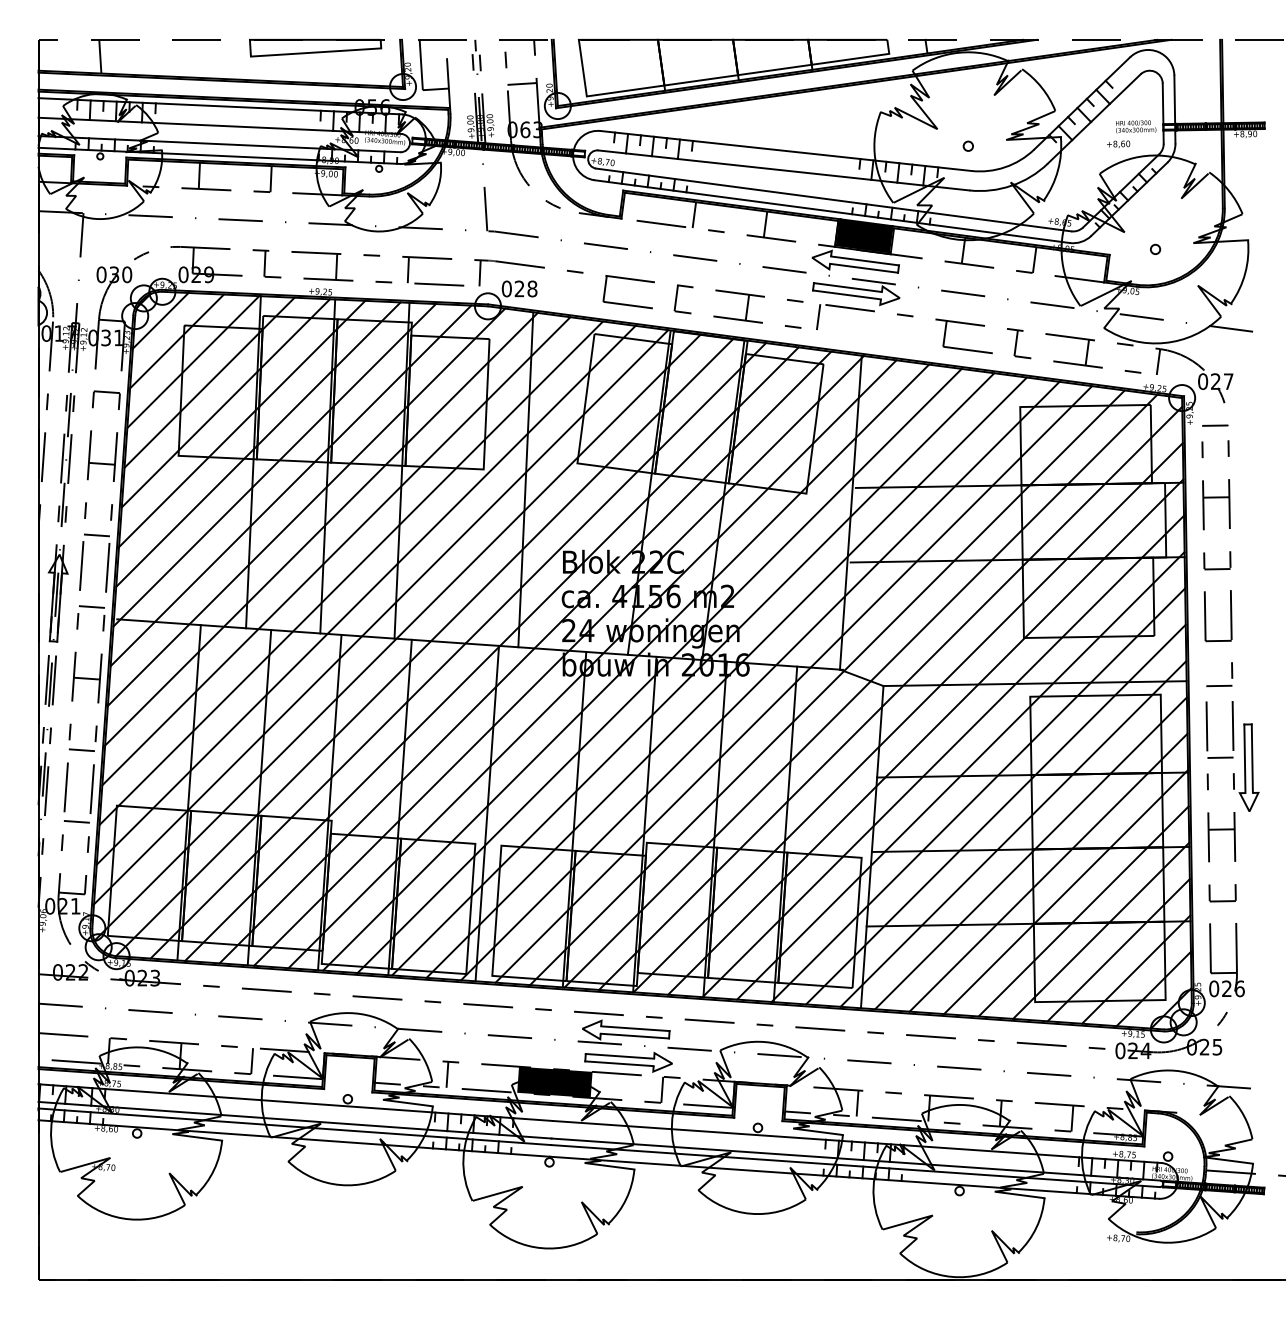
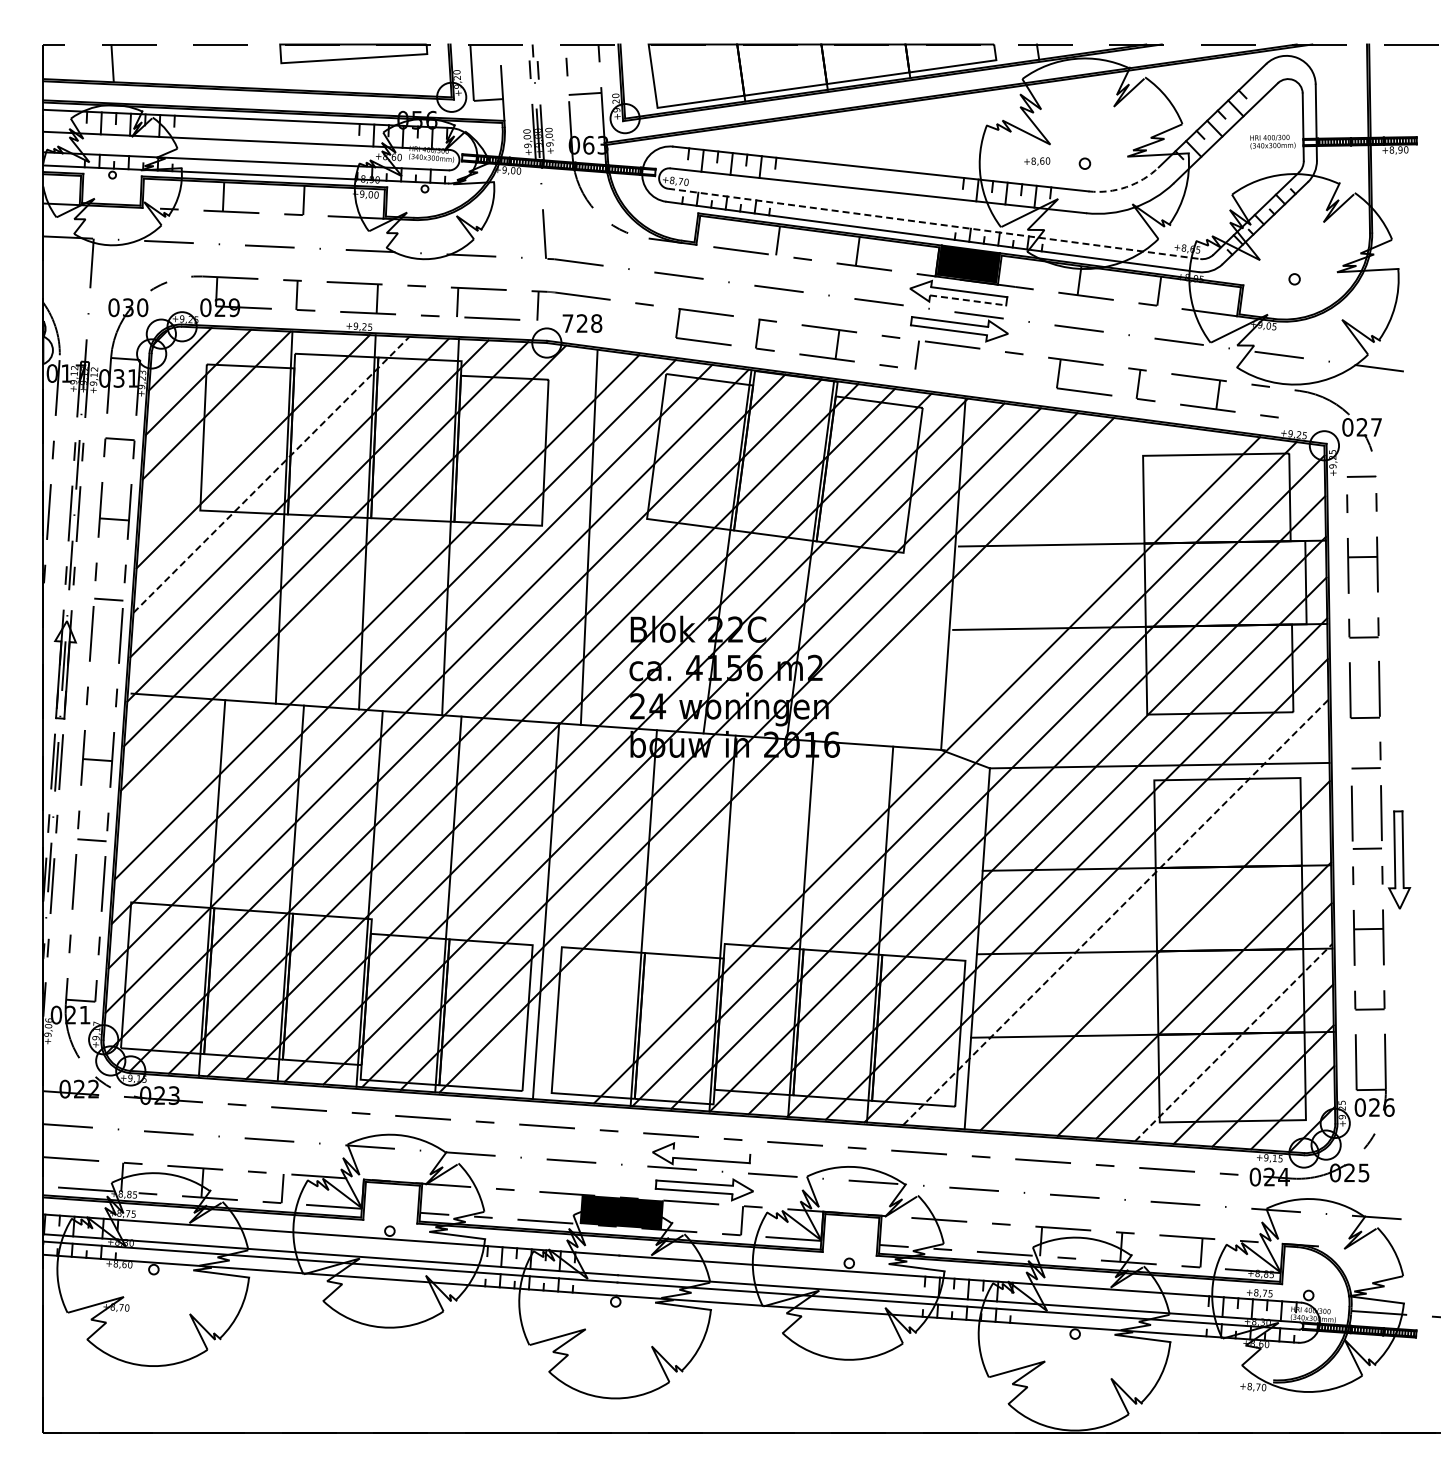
text: (1118, 144) -> (1037, 161), moved
arc: (1005, 167) -> (1126, 187), solid -> dashed
line: (834, 199) -> (934, 223), solid -> dashed
line: (864, 268) -> (968, 300), solid -> dashed
text: (506, 288) -> (567, 323), 028 -> 728
line: (1158, 361) -> (1297, 404), removed
line: (209, 382) -> (234, 428), removed
line: (242, 423) -> (271, 474), solid -> dashed
line: (320, 529) -> (359, 592), removed
line: (91, 606) -> (102, 679), removed
line: (726, 677) -> (814, 758), removed
line: (759, 680) -> (851, 762), removed
line: (793, 684) -> (889, 766), removed
line: (995, 814) -> (1115, 912), solid -> dashed
line: (76, 821) -> (85, 920), removed
line: (1013, 833) -> (1135, 933), removed
line: (1048, 872) -> (1174, 977), removed
line: (1101, 930) -> (1234, 1042), solid -> dashed
line: (634, 1028) -> (711, 1151), removed
line: (447, 1074) -> (501, 1203), removed
line: (857, 1103) -> (960, 1235), removed

